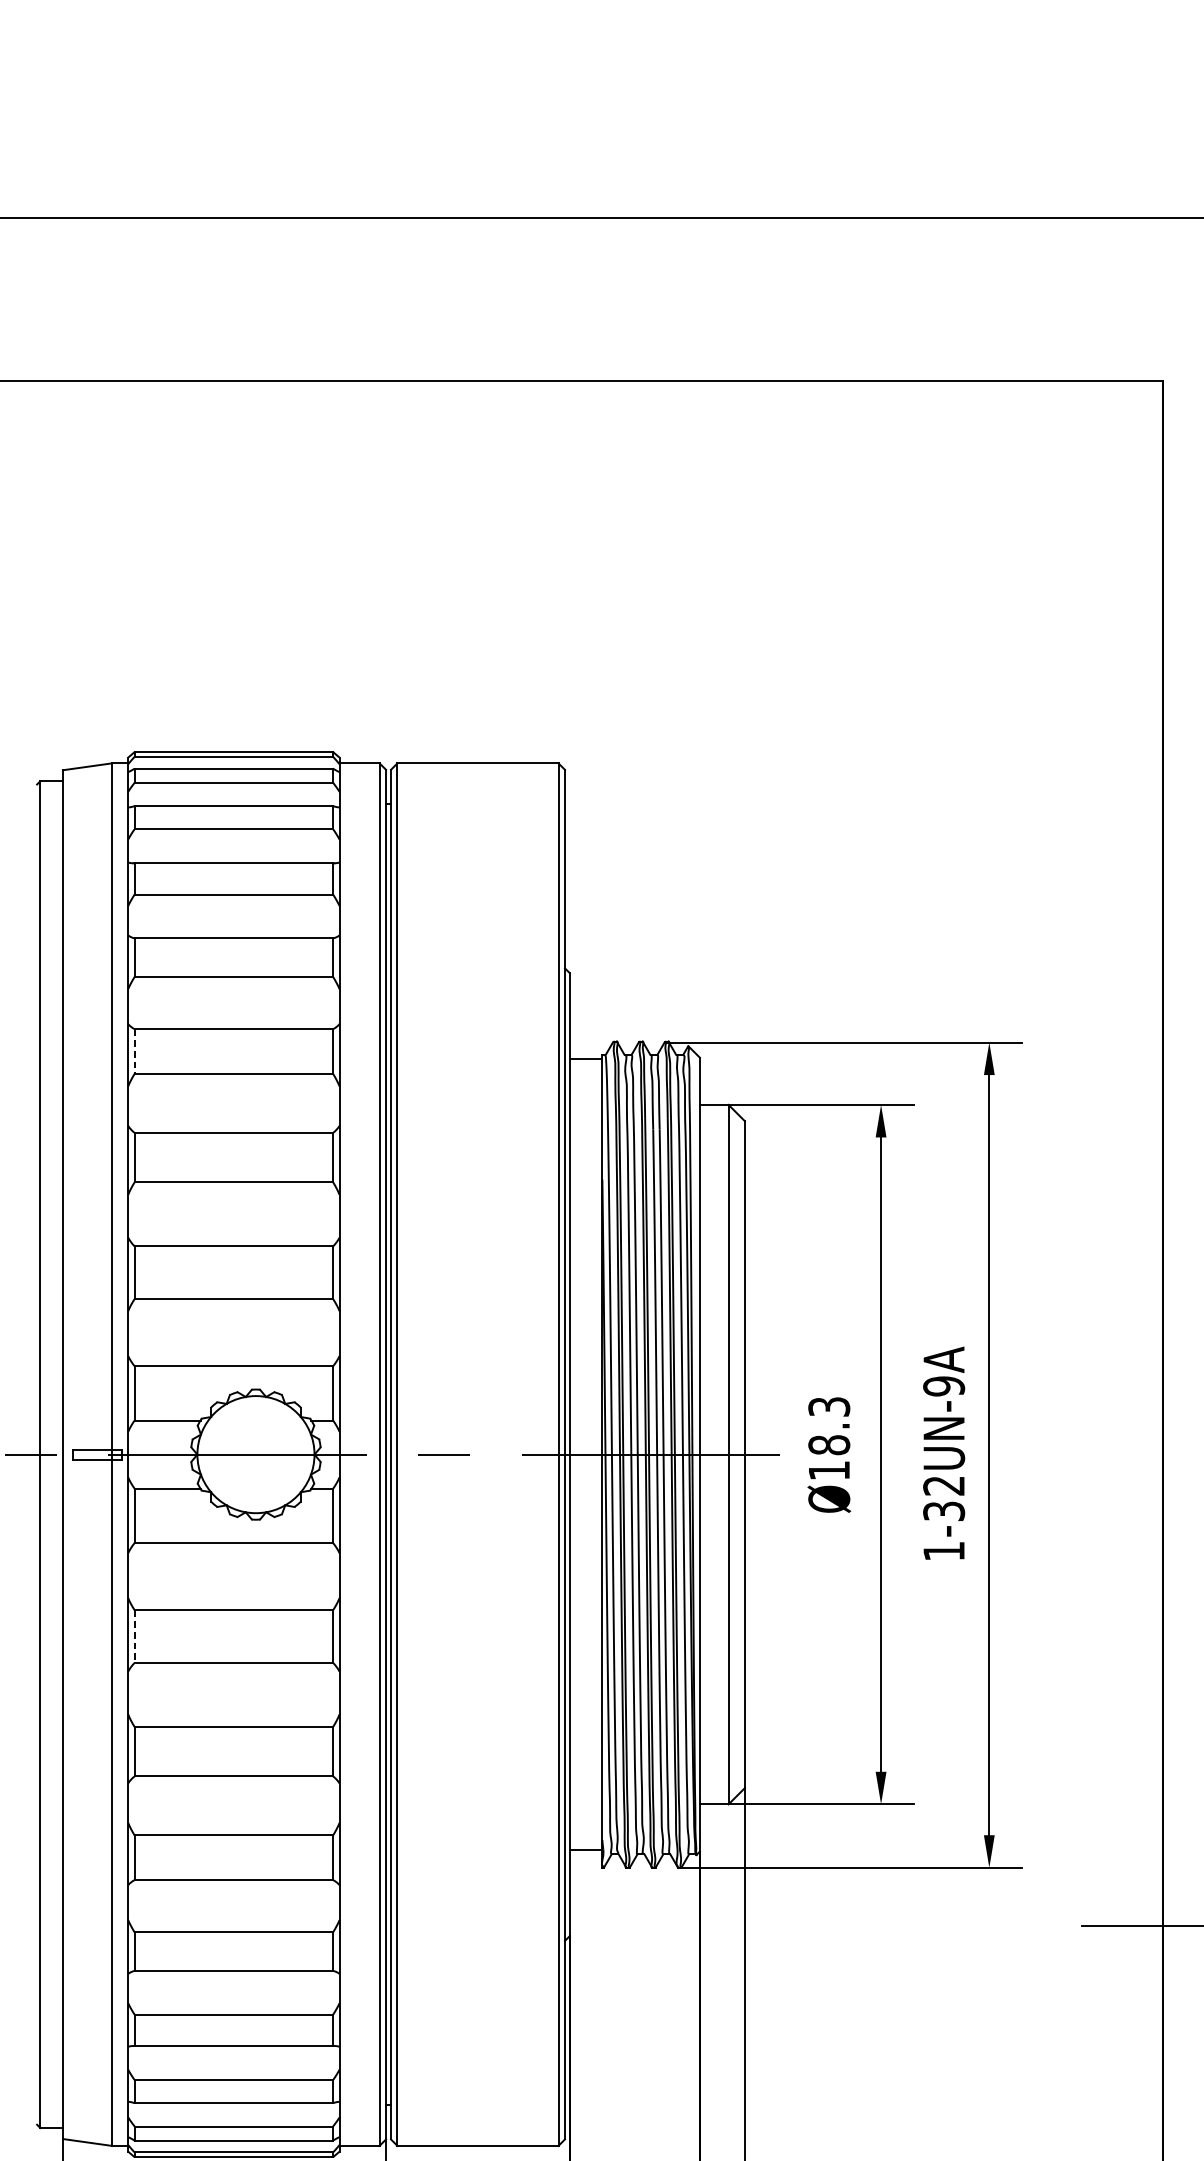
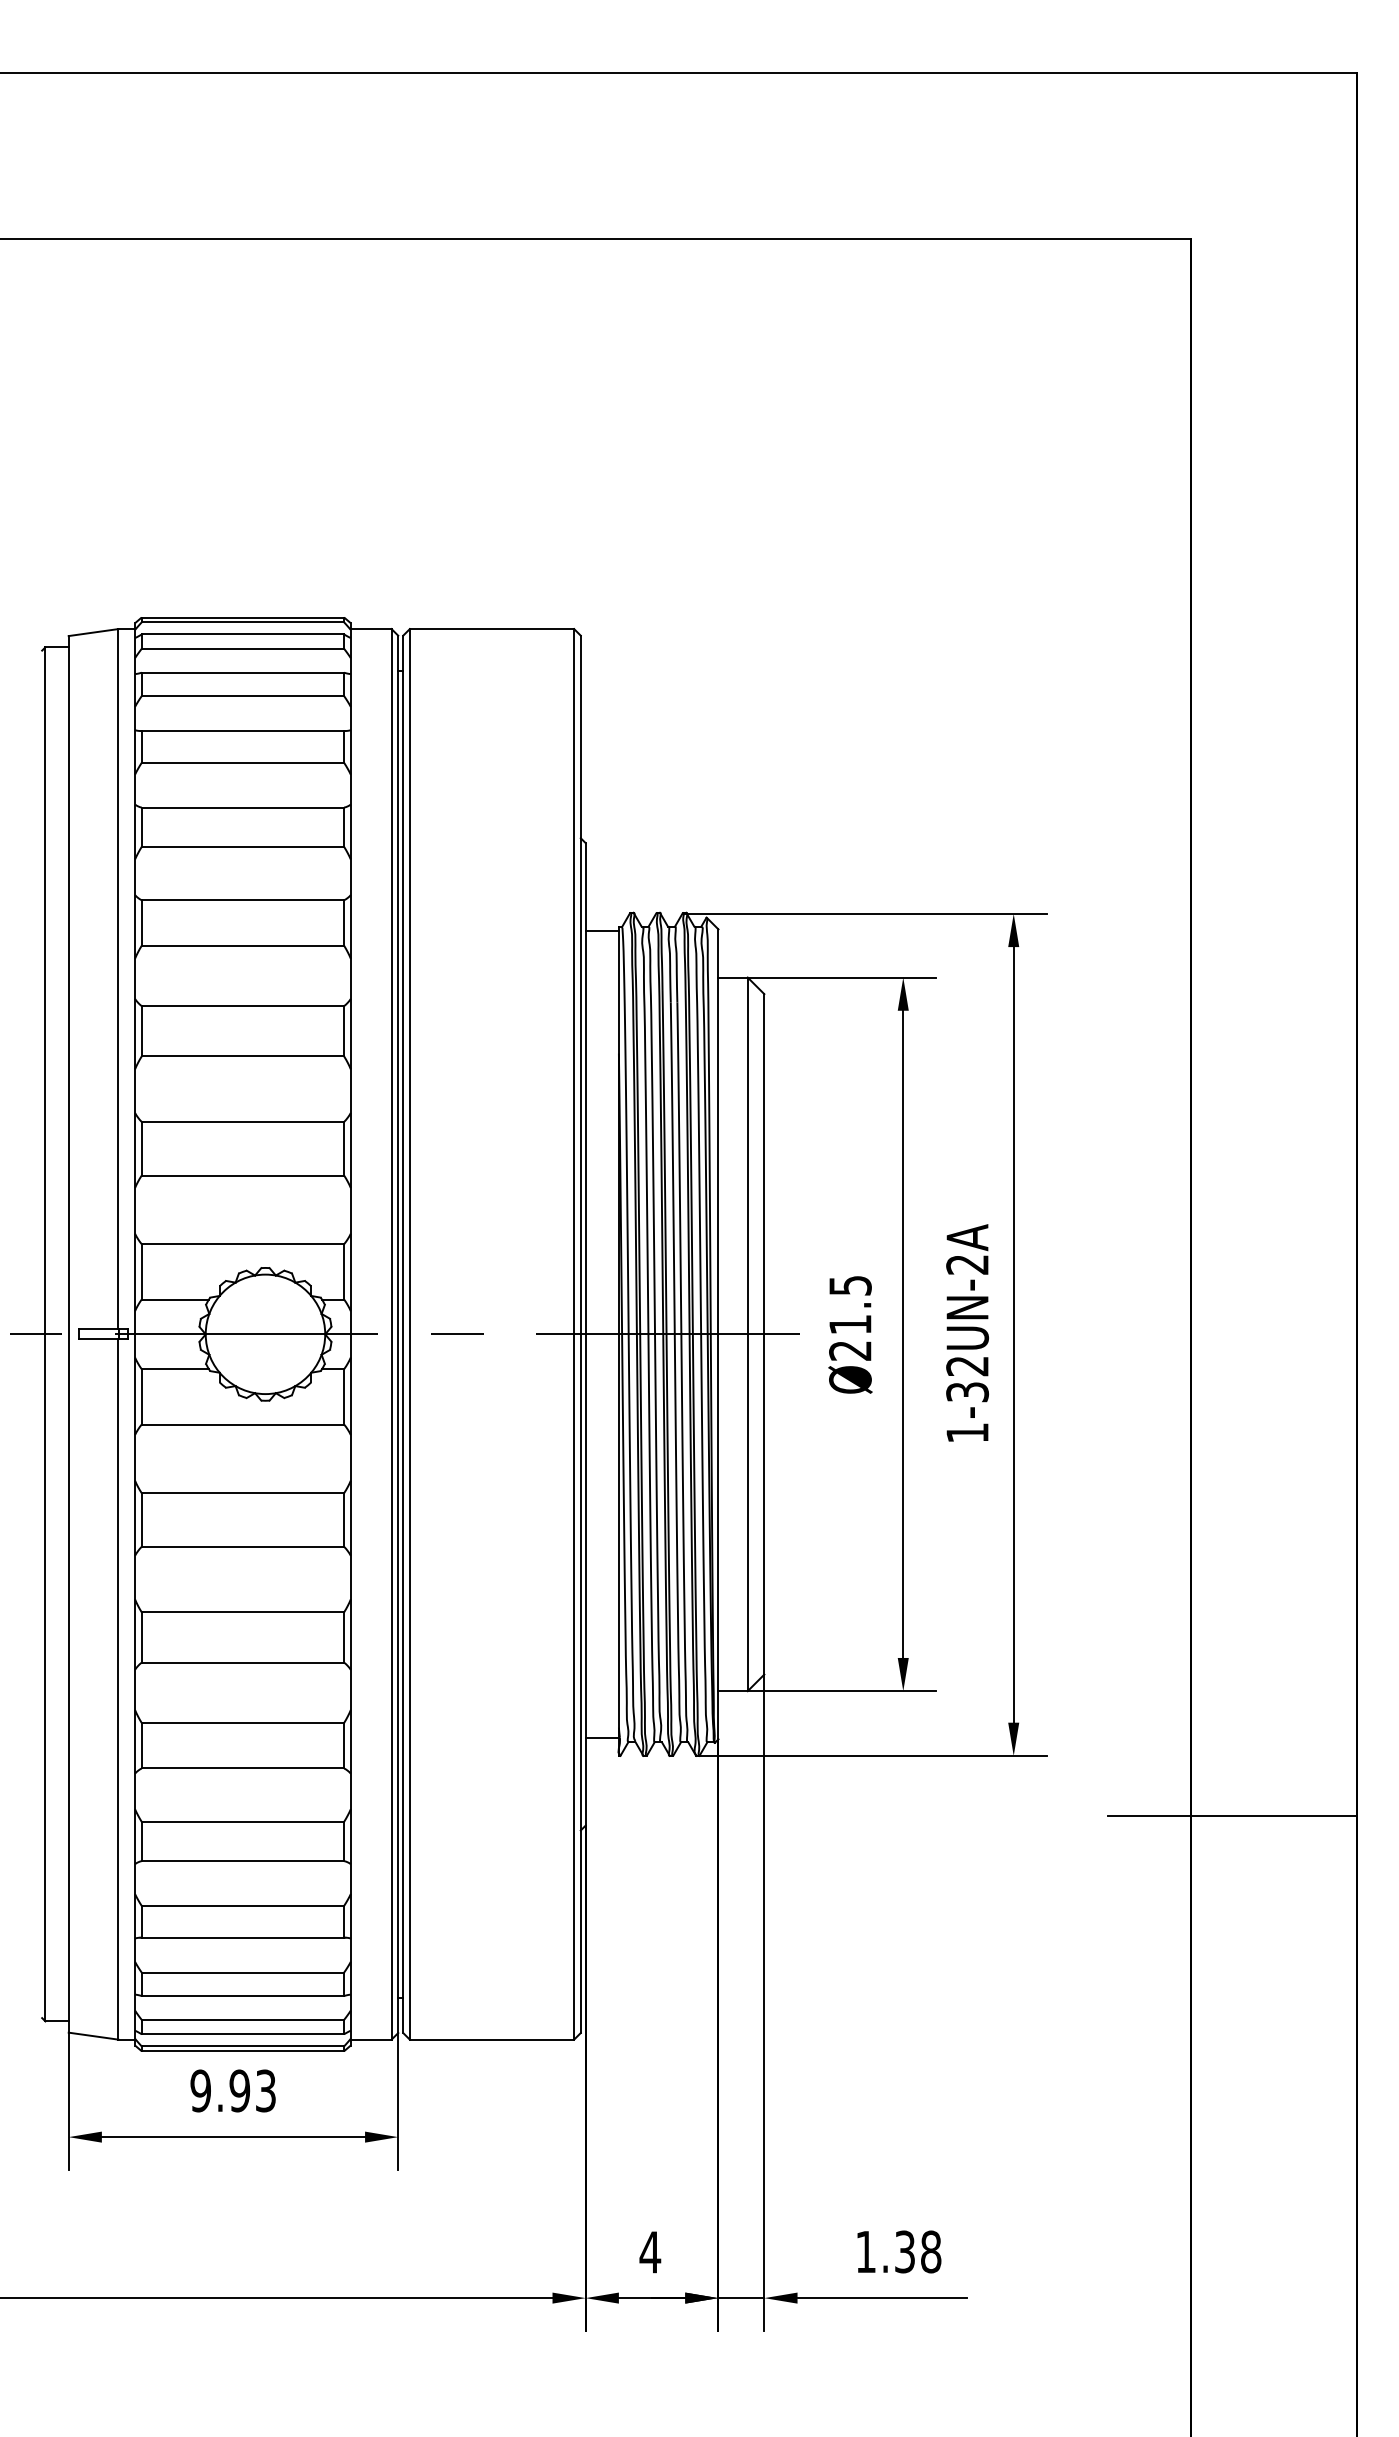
line: (134, 1051) -> (141, 923), dashed -> solid
text: (944, 1386) -> (967, 1264), 1-32UN-9A -> 1-32UN-2A
text: (829, 1439) -> (850, 1318), Ø18.3 -> Ø21.5
line: (134, 1636) -> (141, 1519), dashed -> solid

